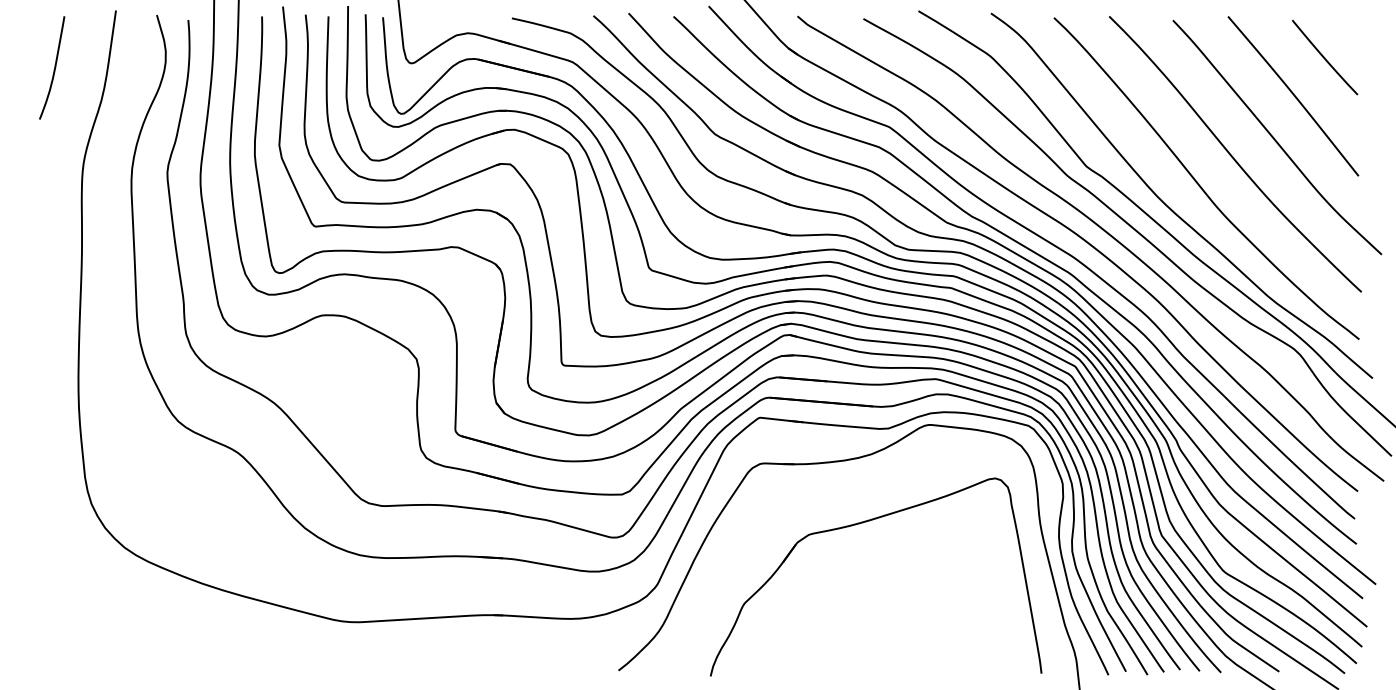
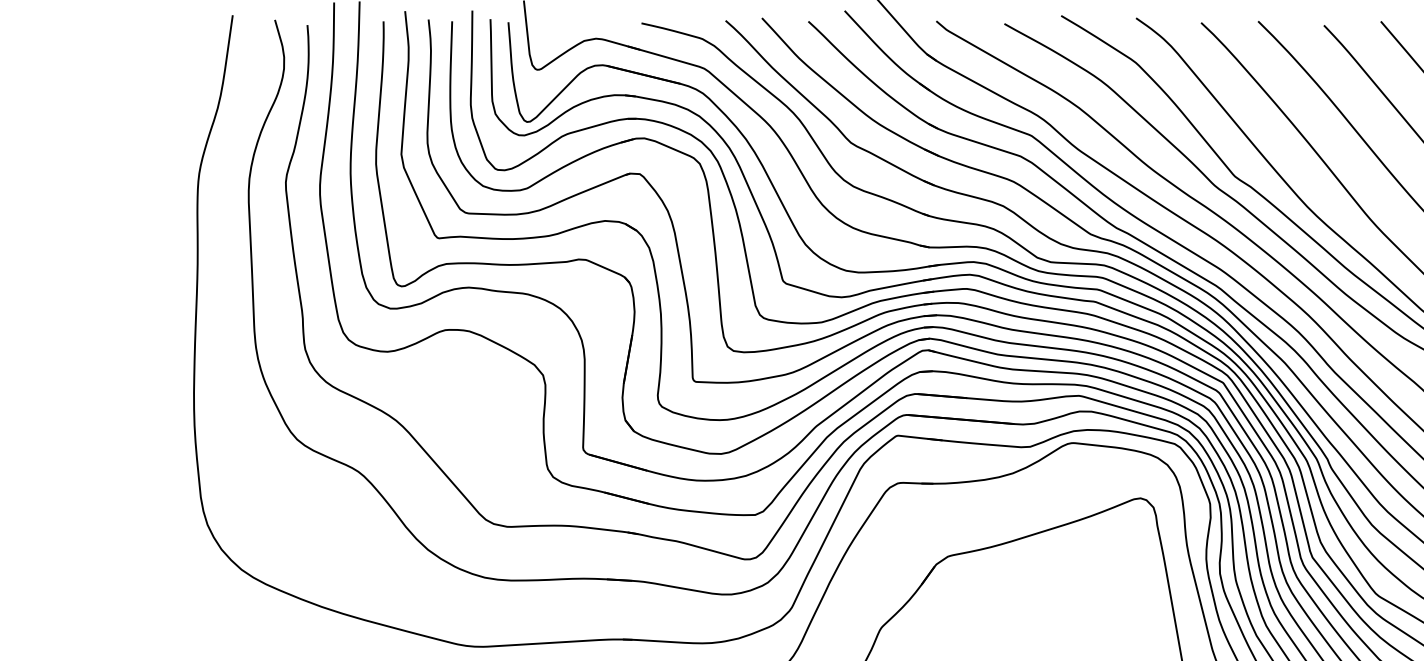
curve: (54, 67) -> (169, 74), removed

